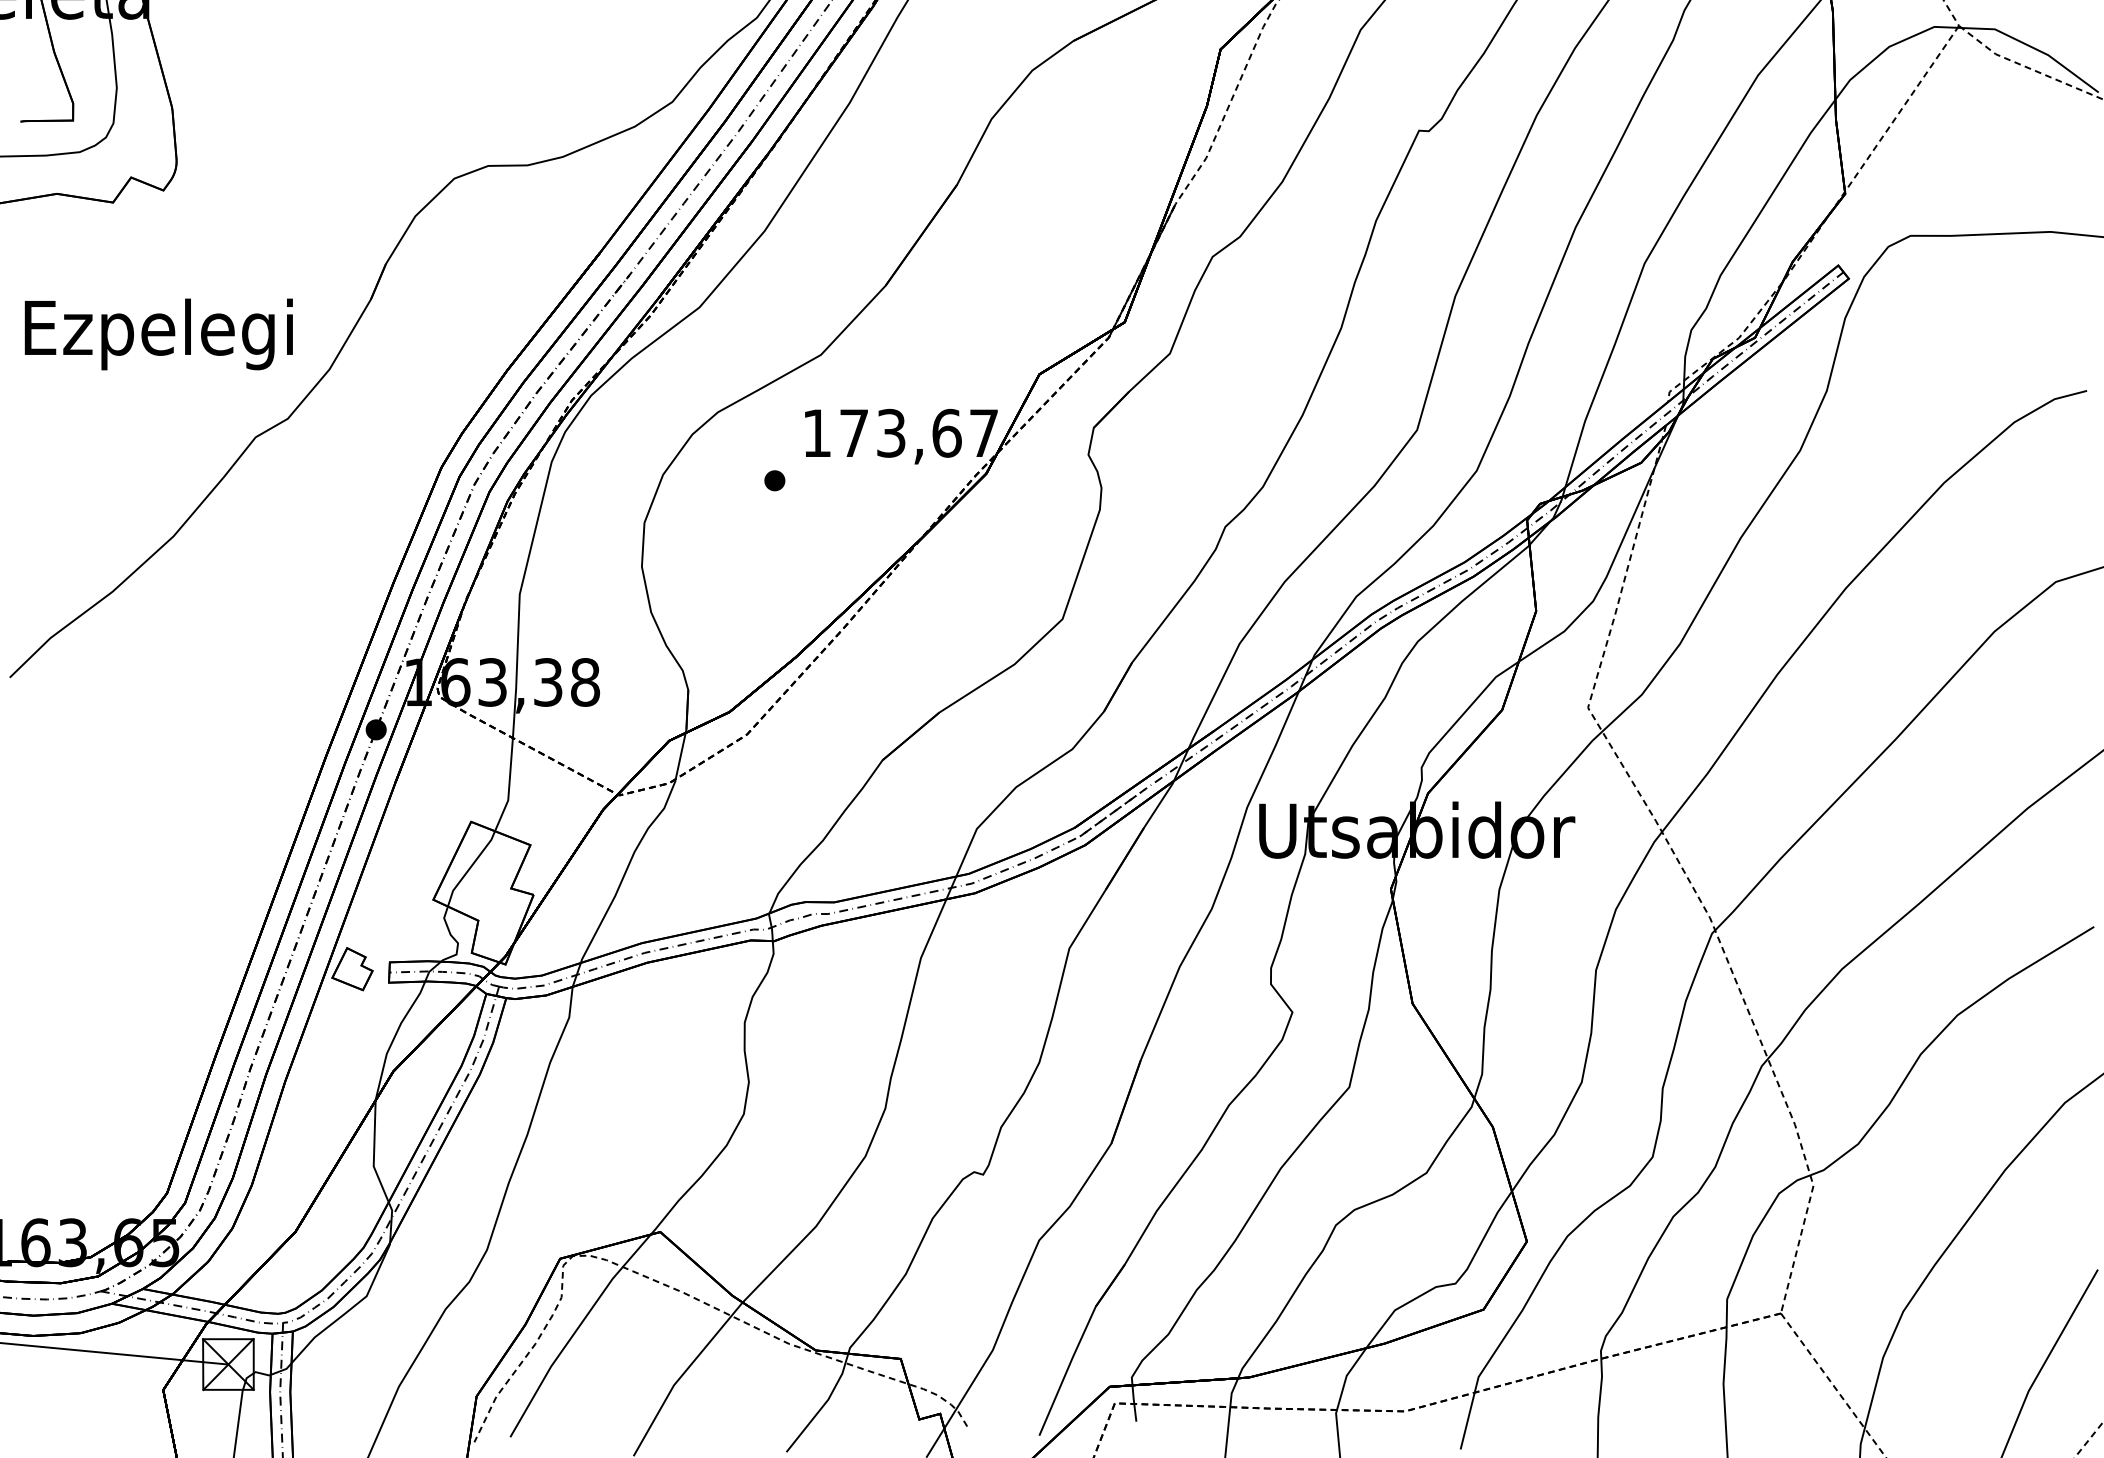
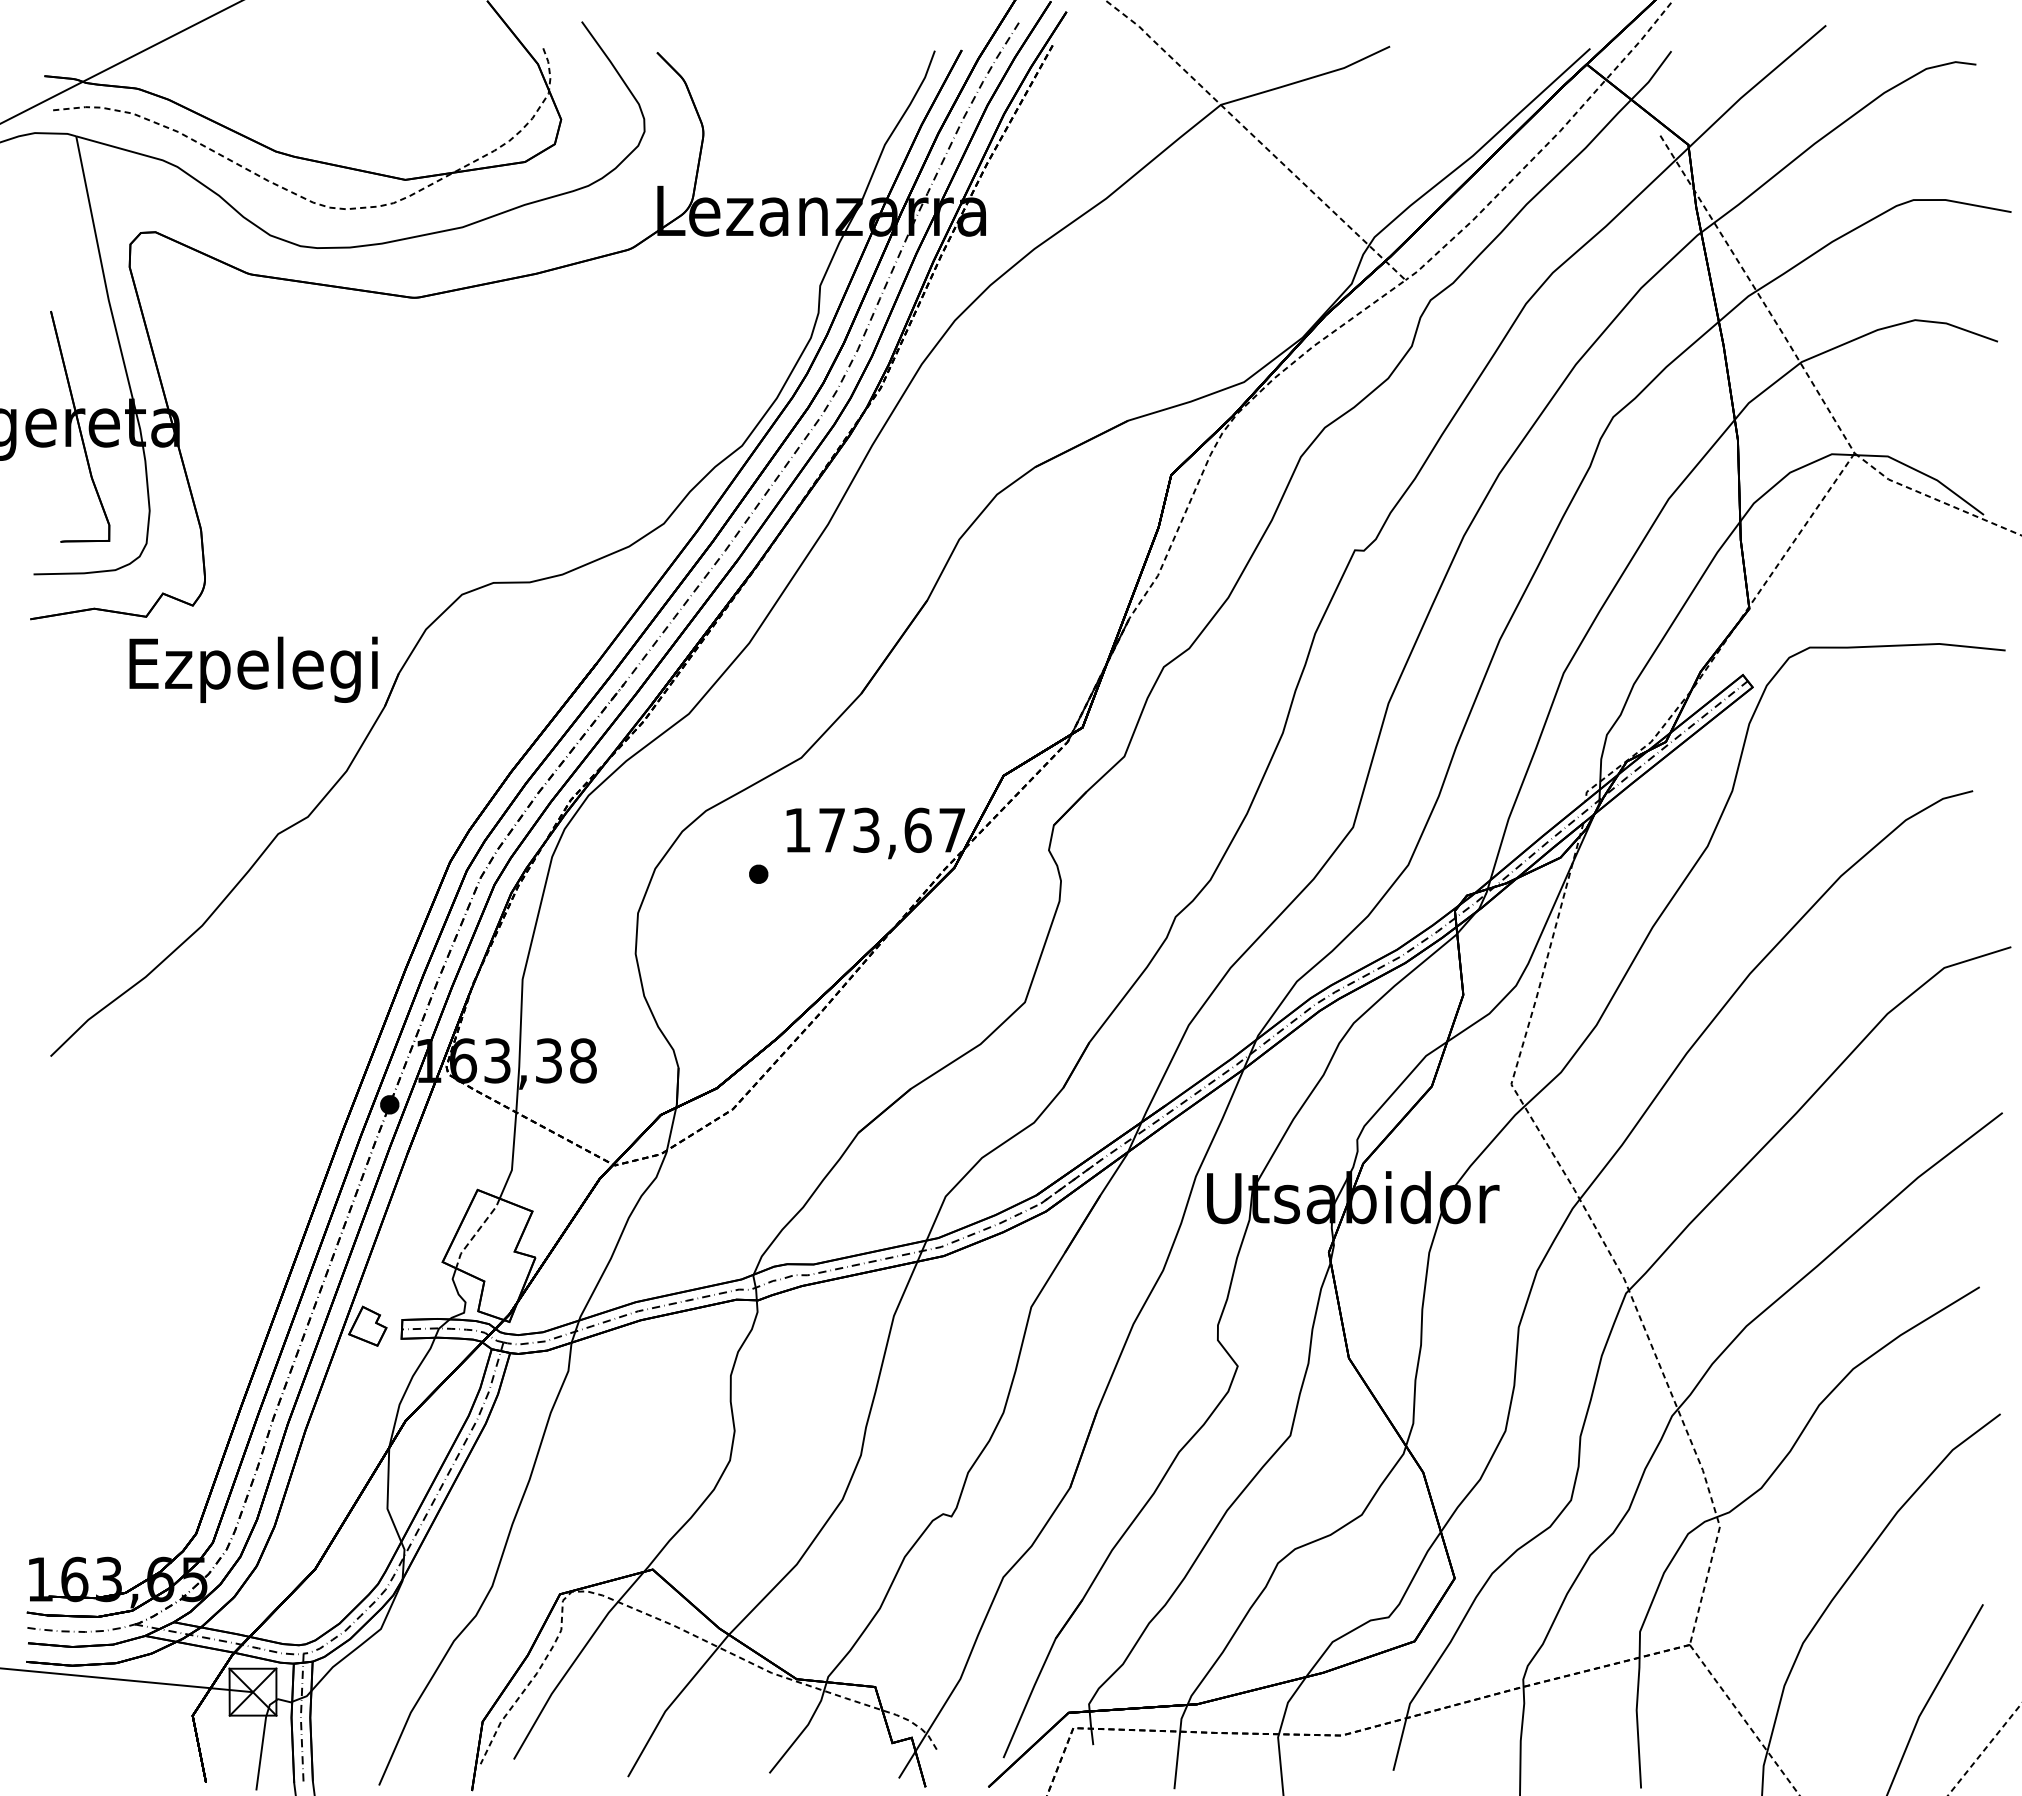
text: (158, 334) -> (253, 669), moved
line: (469, 867) -> (476, 1232), solid -> dashed

